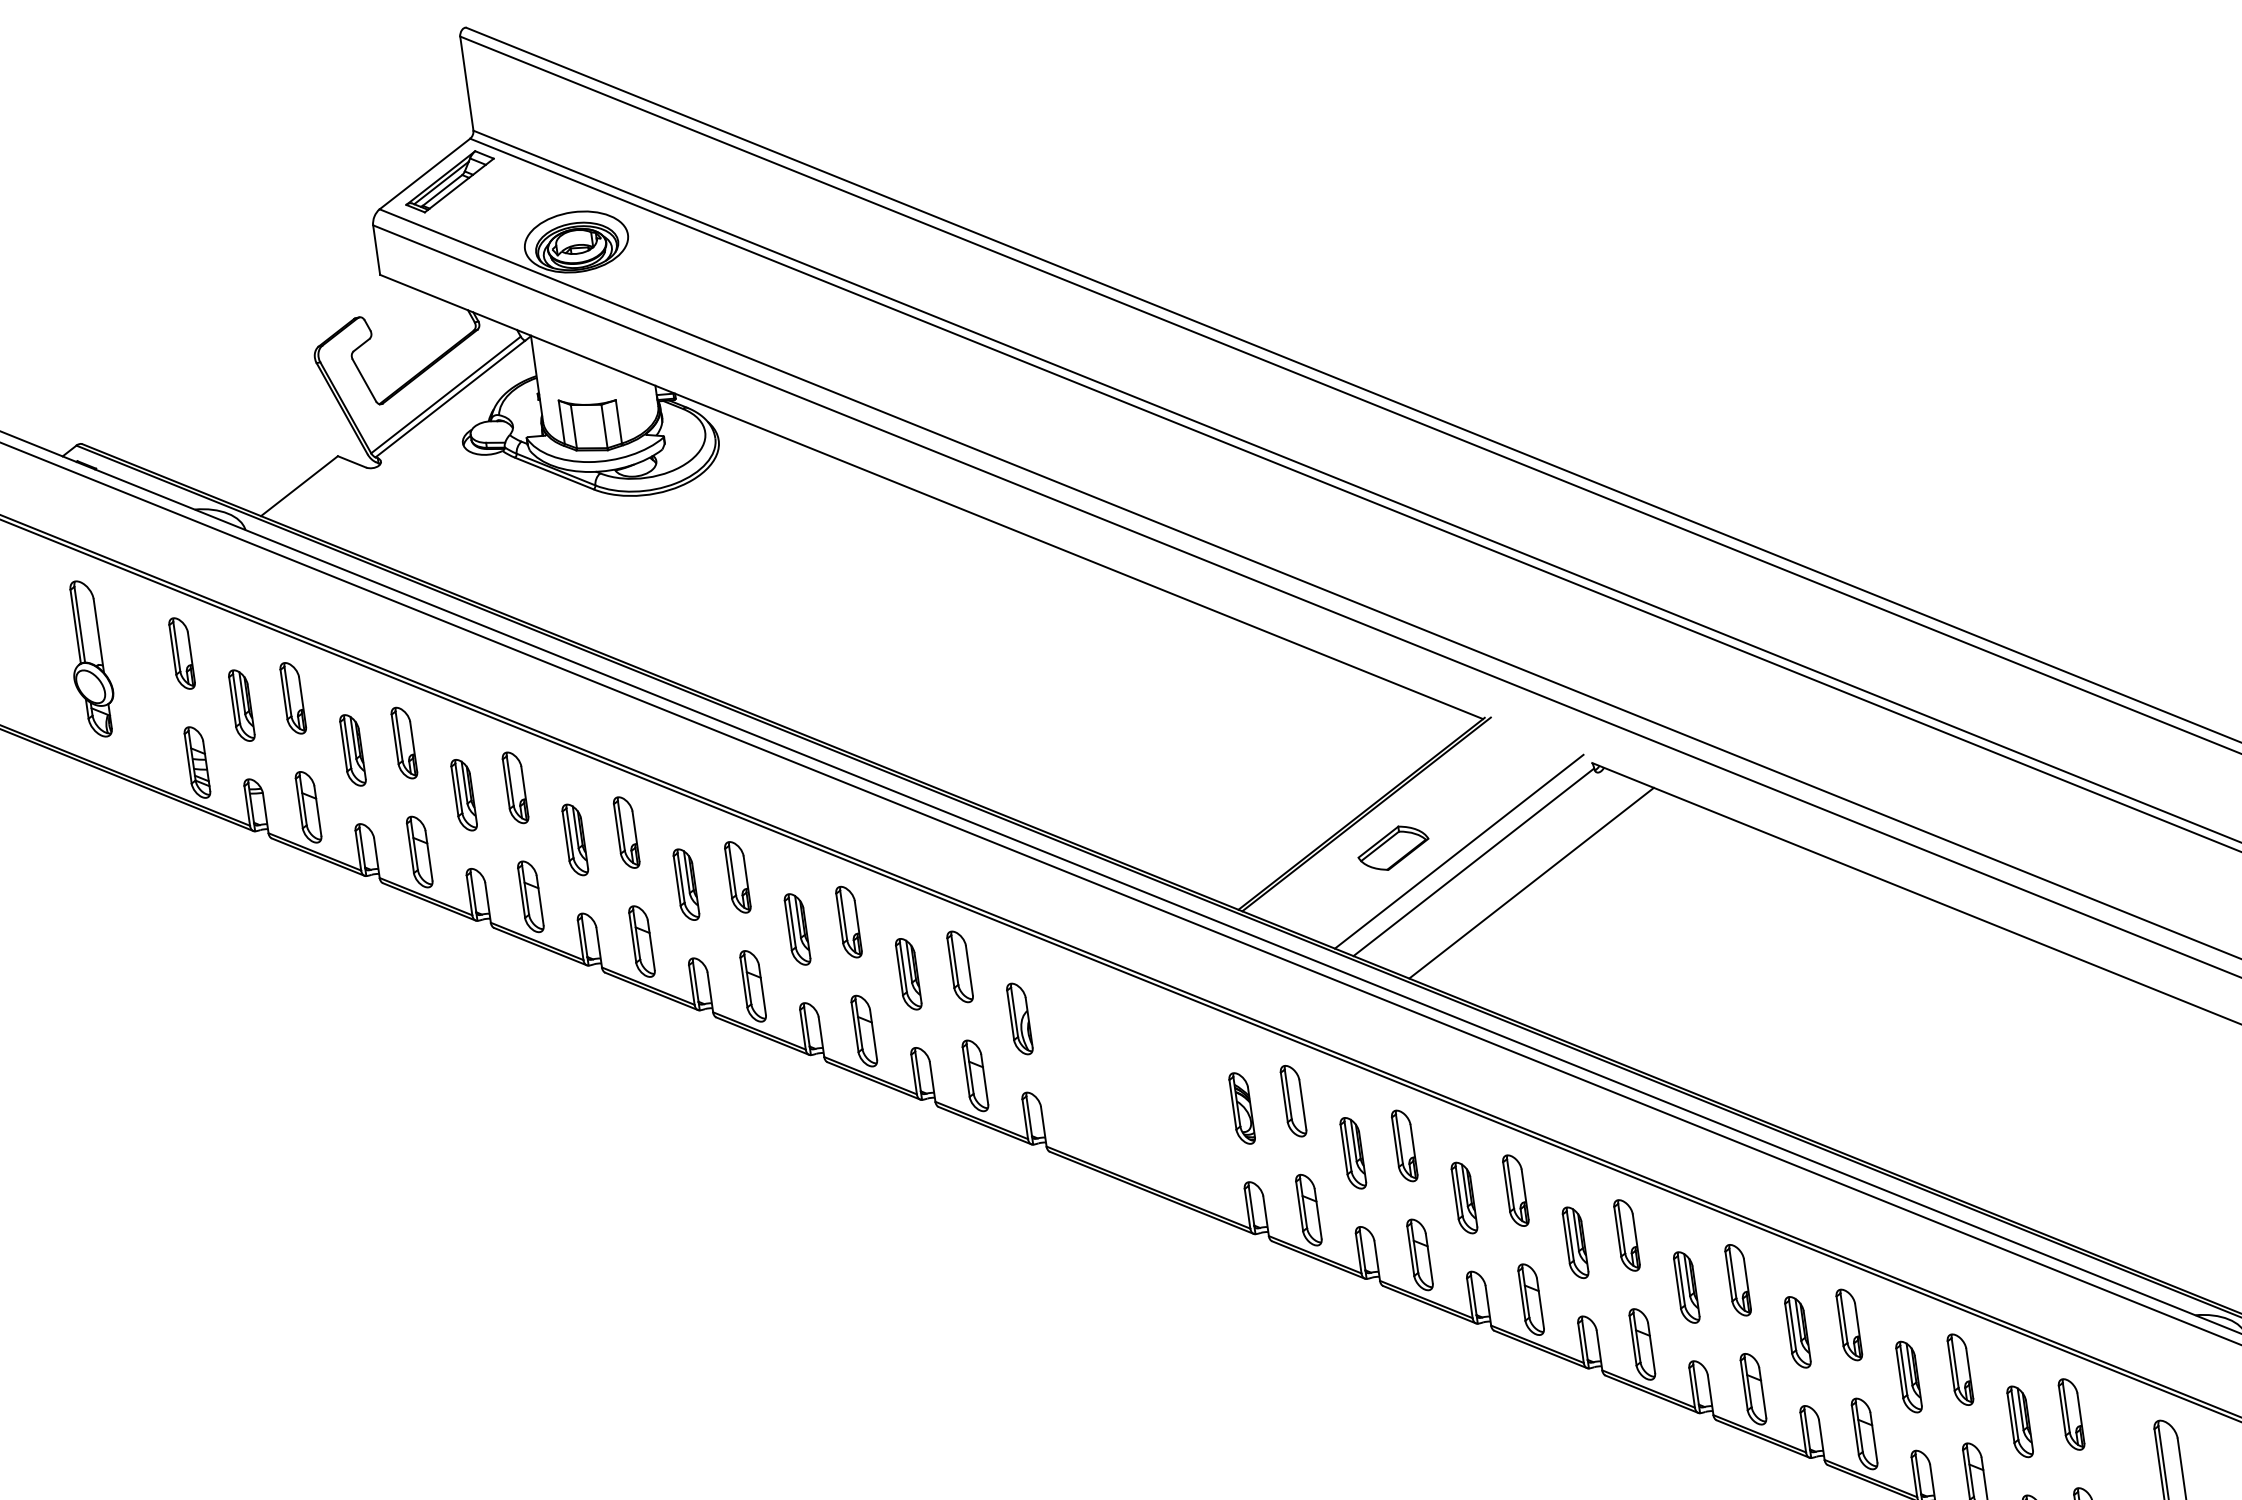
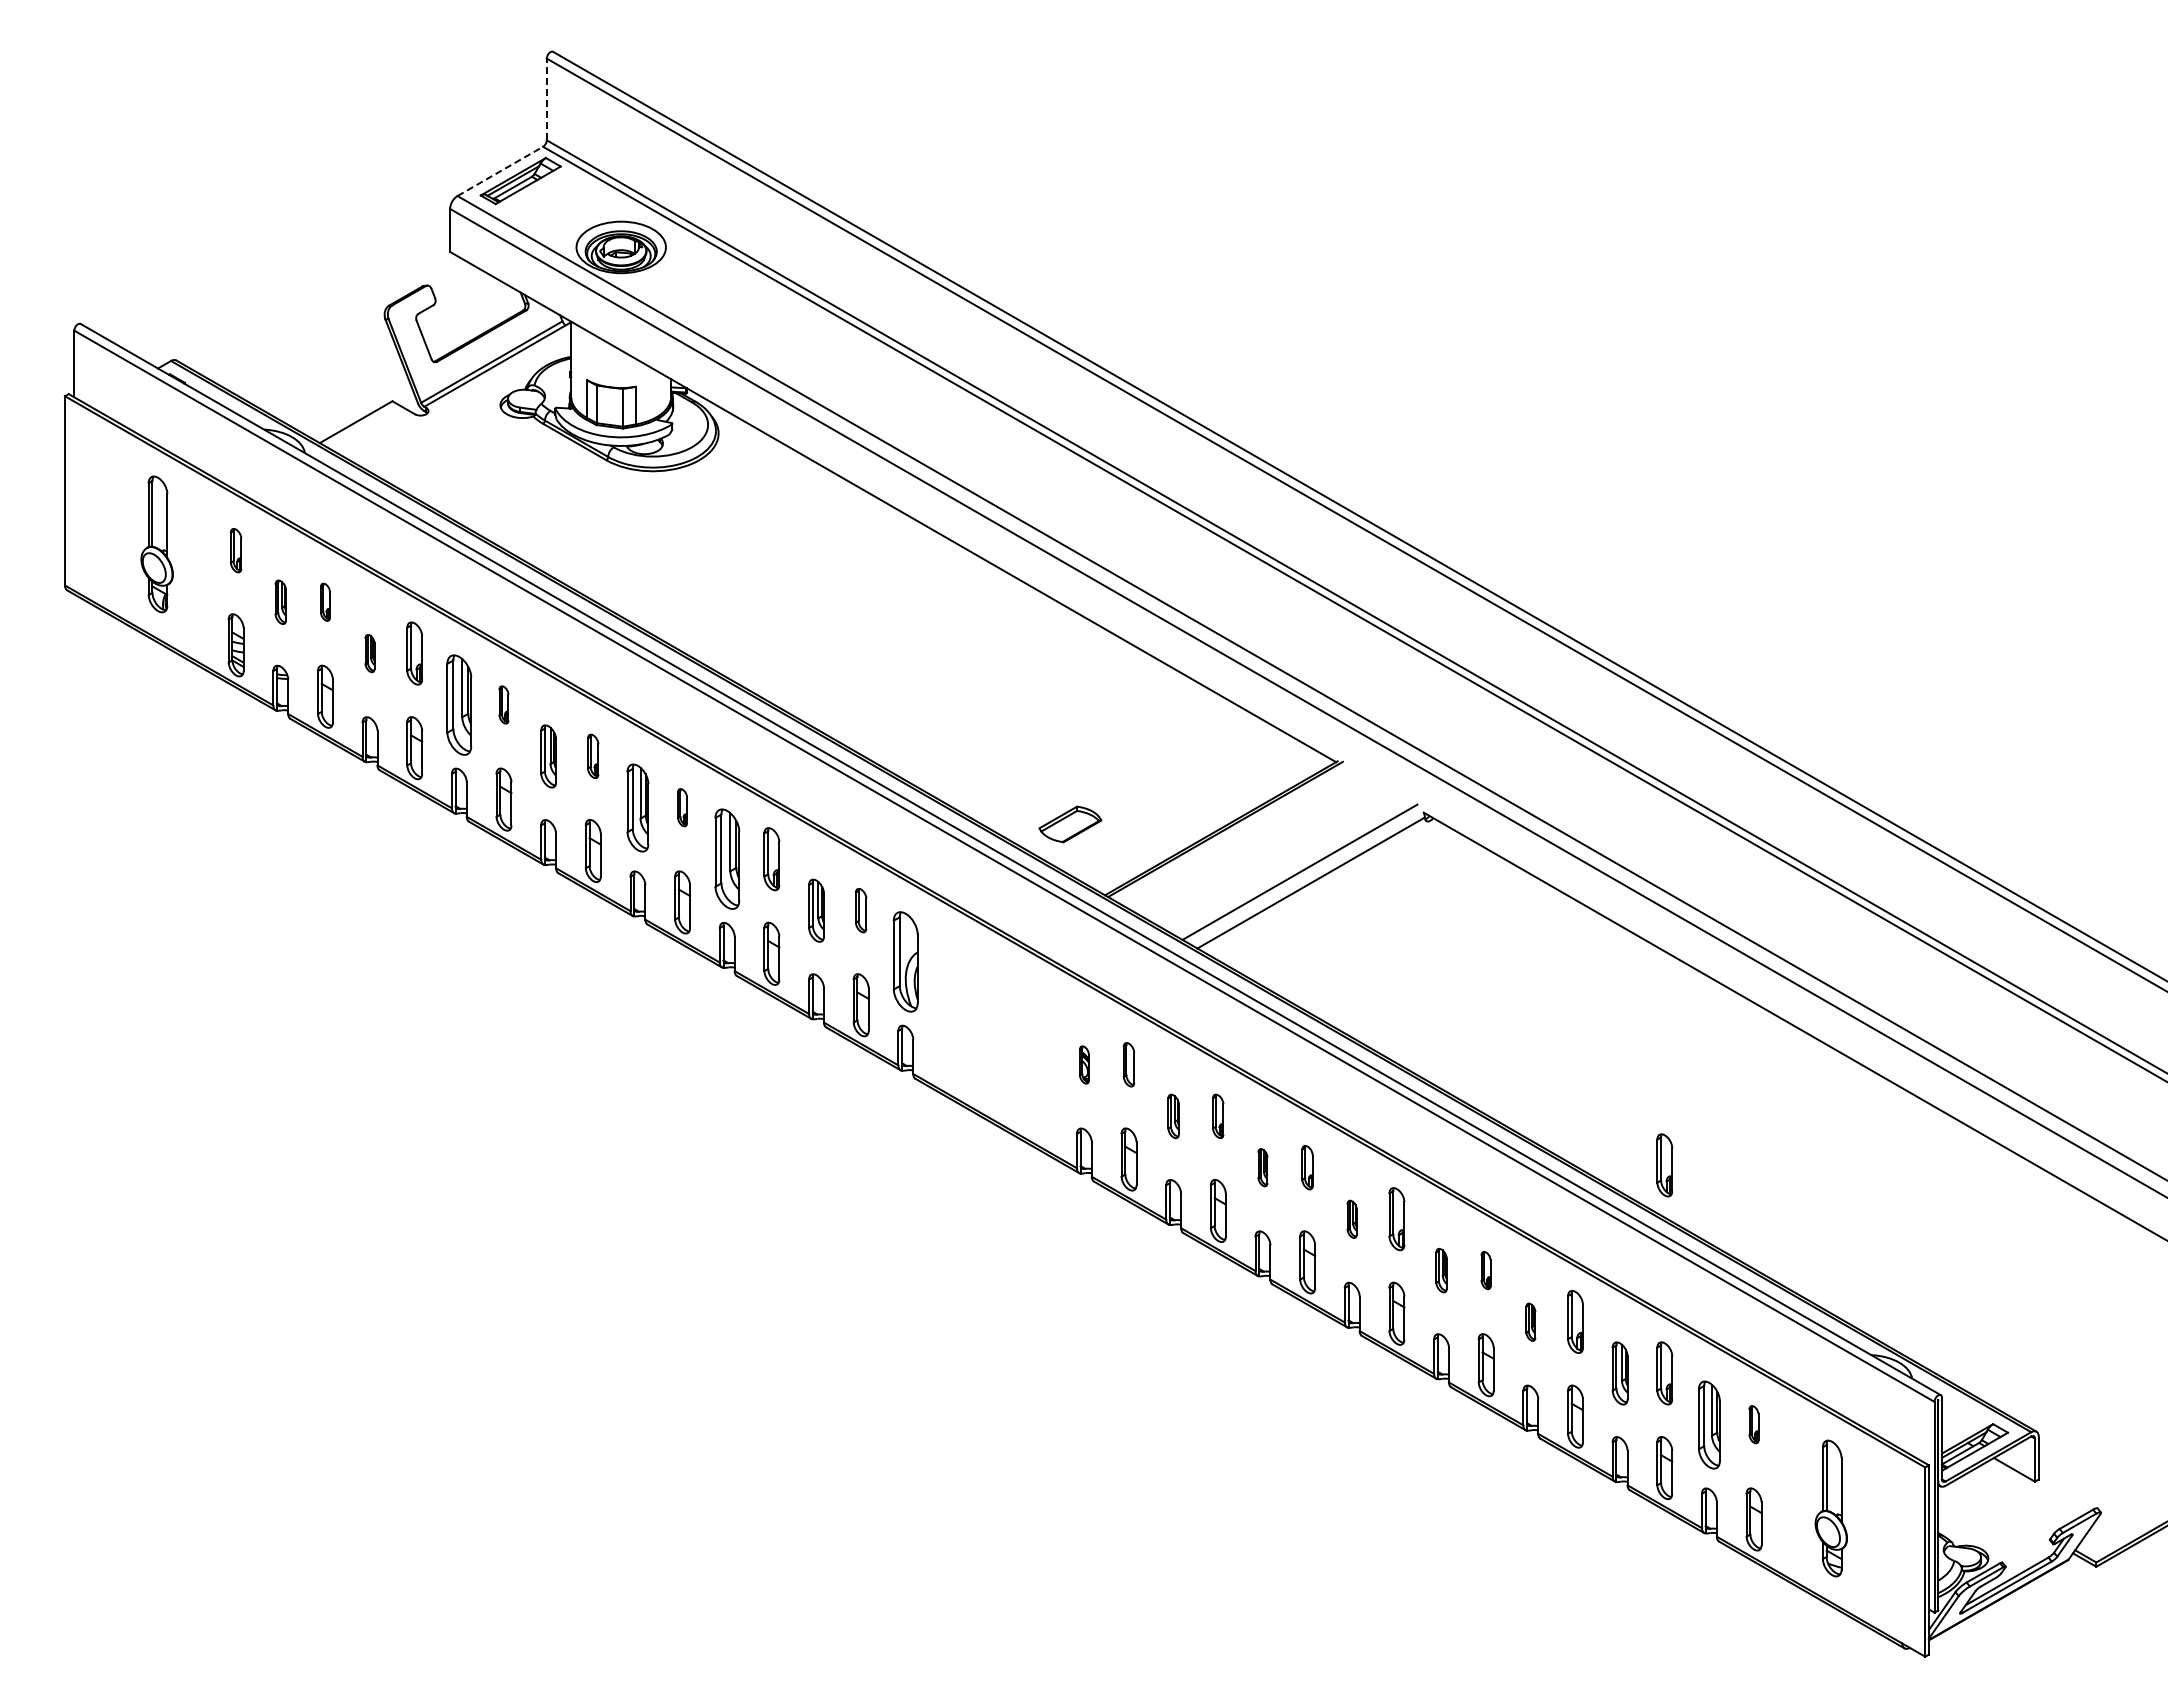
line: (466, 83) -> (546, 99), solid -> dashed
line: (425, 174) -> (500, 171), solid -> dashed
part: (181, 653) -> (235, 550), size x0.7
part: (293, 698) -> (325, 602), size x0.6
part: (241, 706) -> (280, 602), size x0.7
part: (352, 750) -> (369, 653), size x0.6
part: (514, 787) -> (503, 704), size x0.6
part: (464, 794) -> (459, 704), size x1.6
part: (625, 832) -> (592, 756), size x0.7
part: (1393, 848) -> (1070, 824), moved
part: (737, 877) -> (682, 807), size x0.6
line: (1531, 882) -> (1357, 907), removed
part: (685, 884) -> (637, 807), size x1.4
part: (796, 929) -> (726, 859), size x1.6
part: (959, 966) -> (860, 910), size x0.7
part: (1019, 1019) -> (905, 962), size x1.6
part: (1292, 1100) -> (1128, 1064), size x0.7
part: (1242, 1107) -> (1084, 1064), size x0.6
part: (1926, 1130) -> (1664, 1165), added
part: (1403, 1146) -> (1217, 1116), size x0.7
part: (1353, 1153) -> (1173, 1116), size x0.7
part: (1515, 1190) -> (1307, 1167), size x0.7
part: (1463, 1197) -> (1262, 1167), size x0.6
part: (1574, 1243) -> (1351, 1219), size x0.6
part: (1737, 1280) -> (1485, 1270), size x0.6
part: (1686, 1287) -> (1441, 1270), size x0.7
part: (1797, 1332) -> (1530, 1322), size x0.6
part: (2070, 1414) -> (1753, 1424), size x0.6
part: (2020, 1421) -> (1709, 1424), size x1.4

